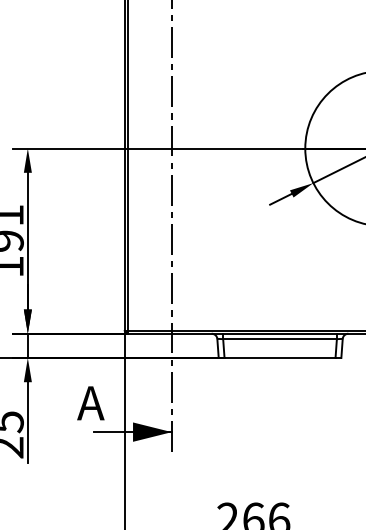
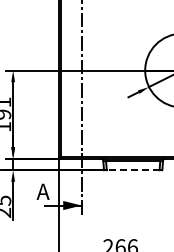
line: (278, 358) -> (132, 170), solid -> dashed

